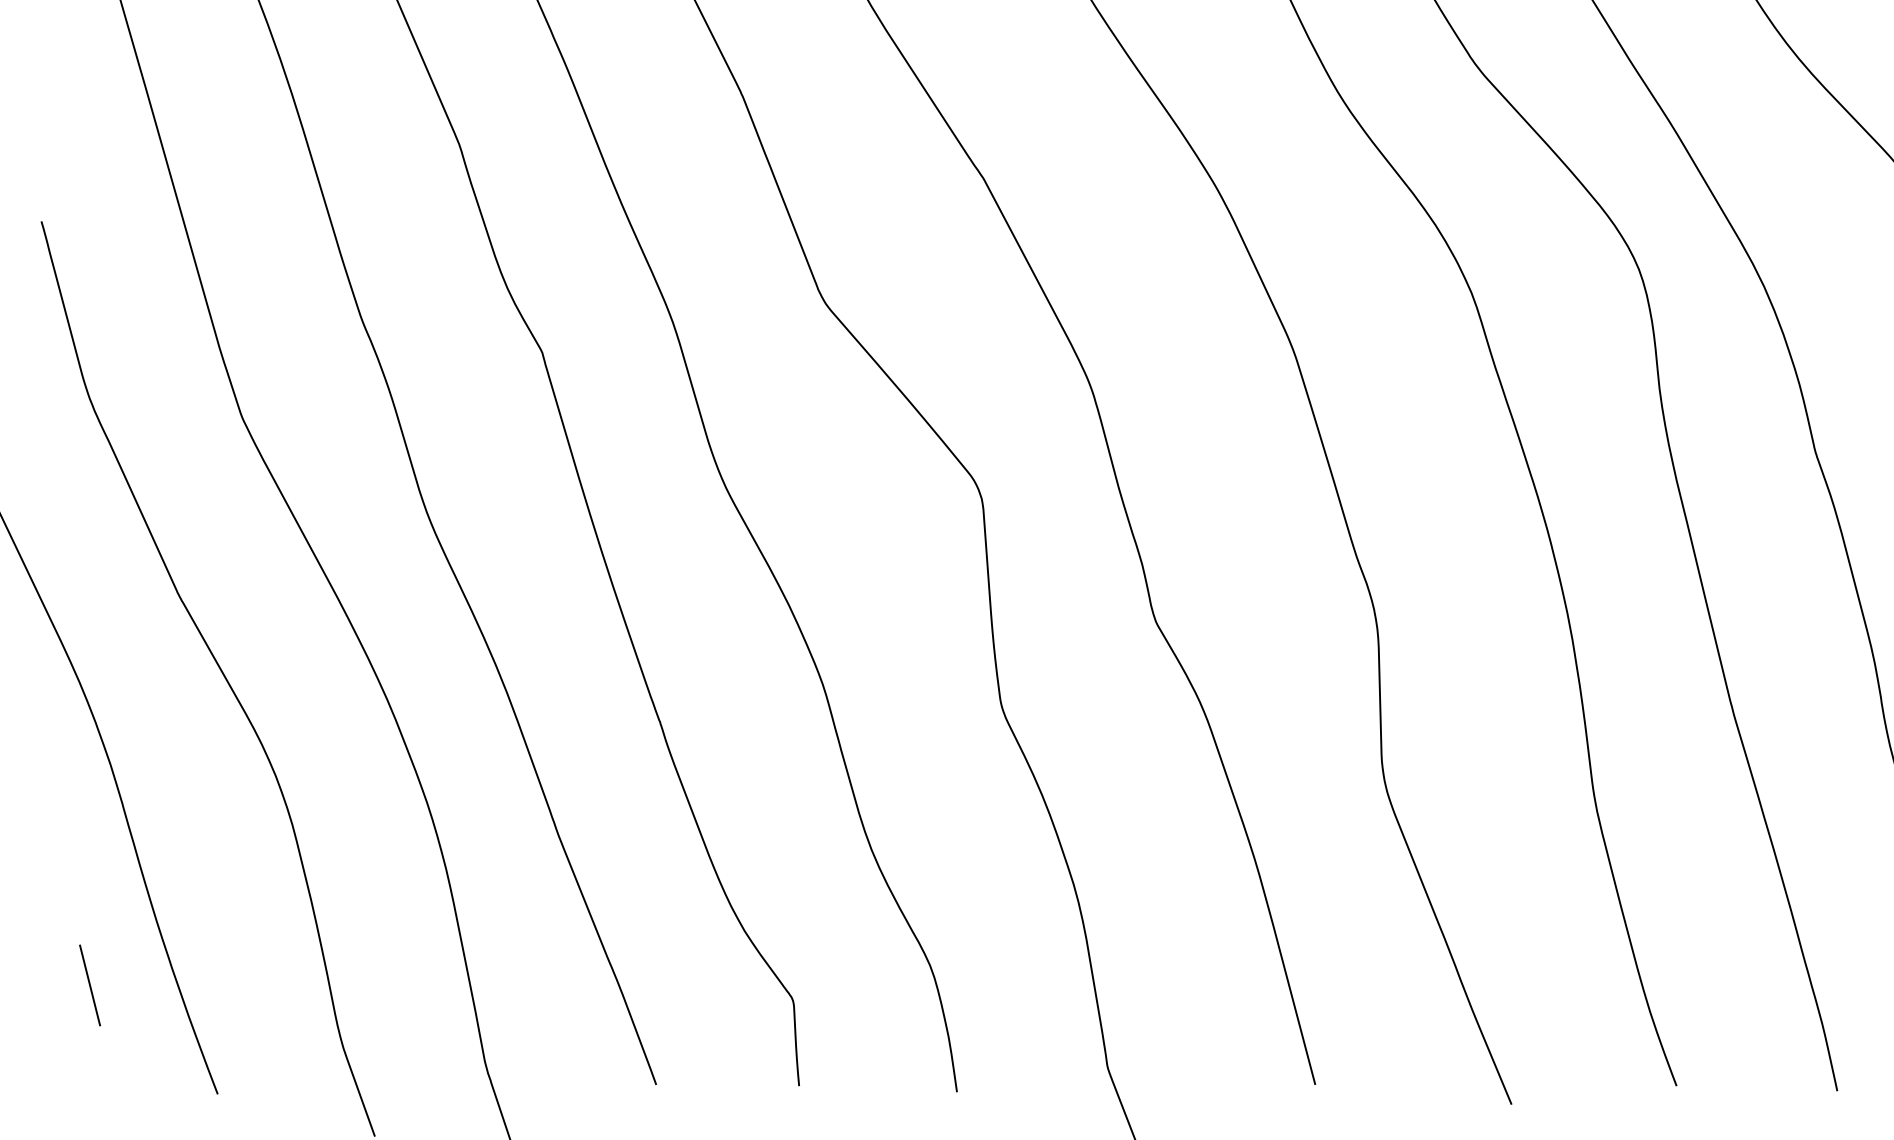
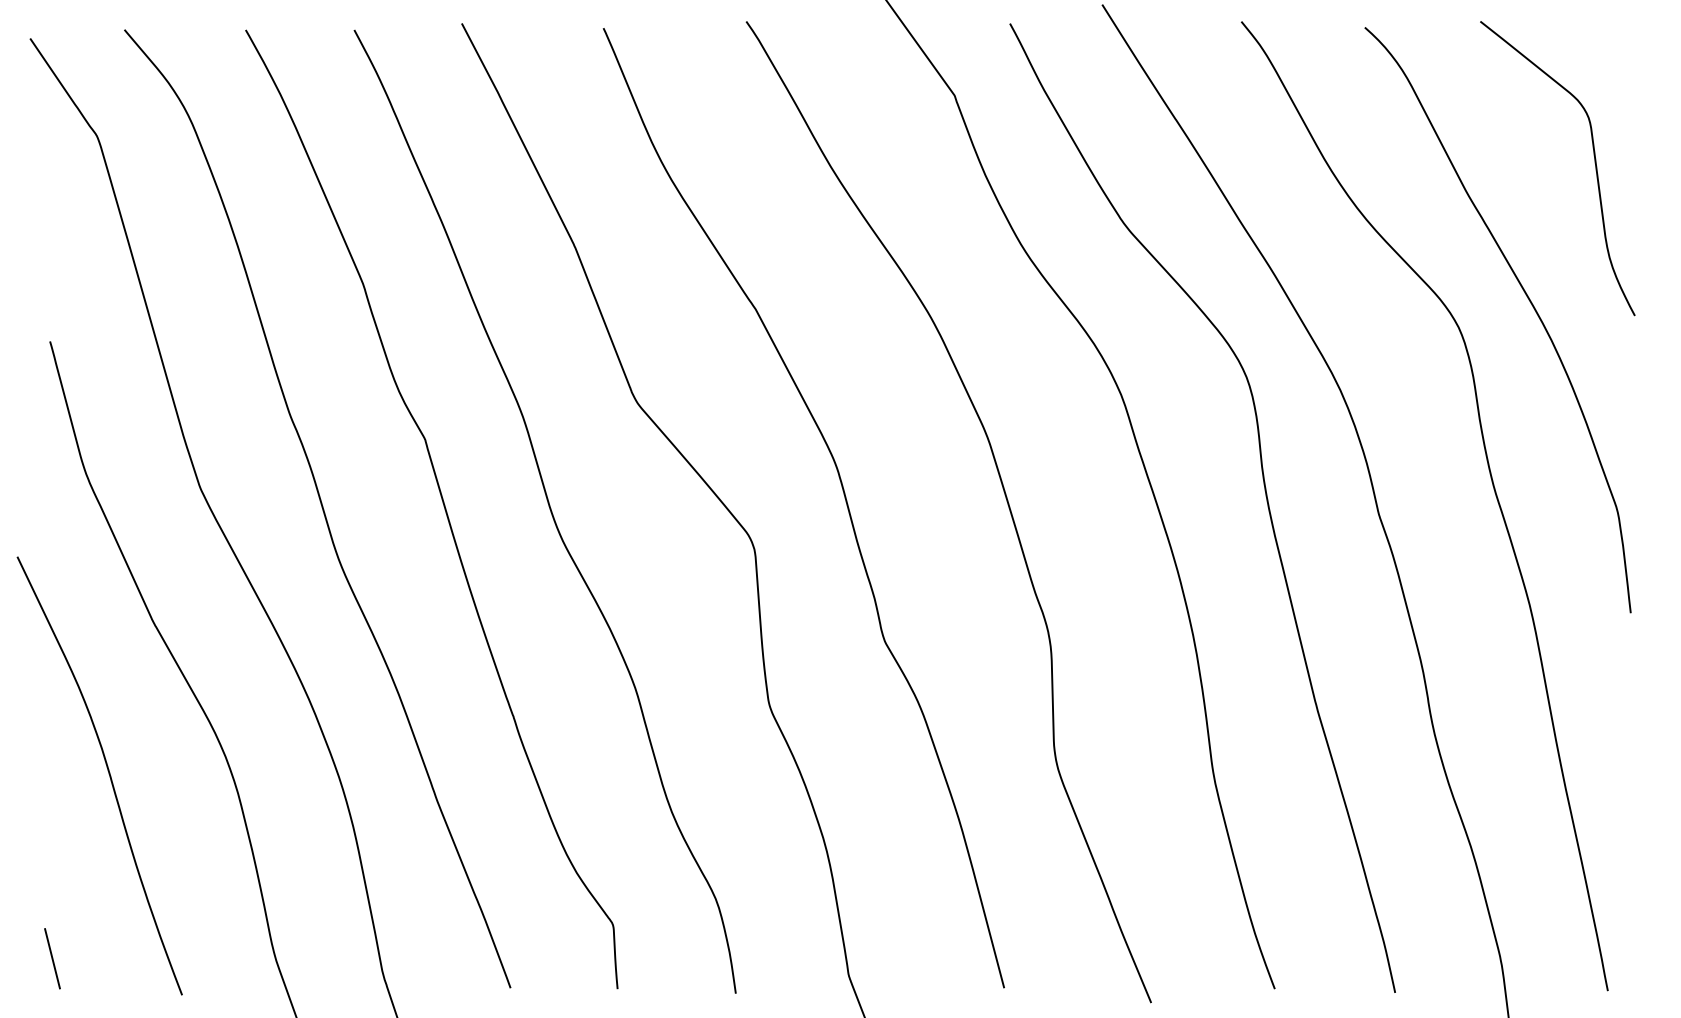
line: (90, 985) -> (52, 958), moved

